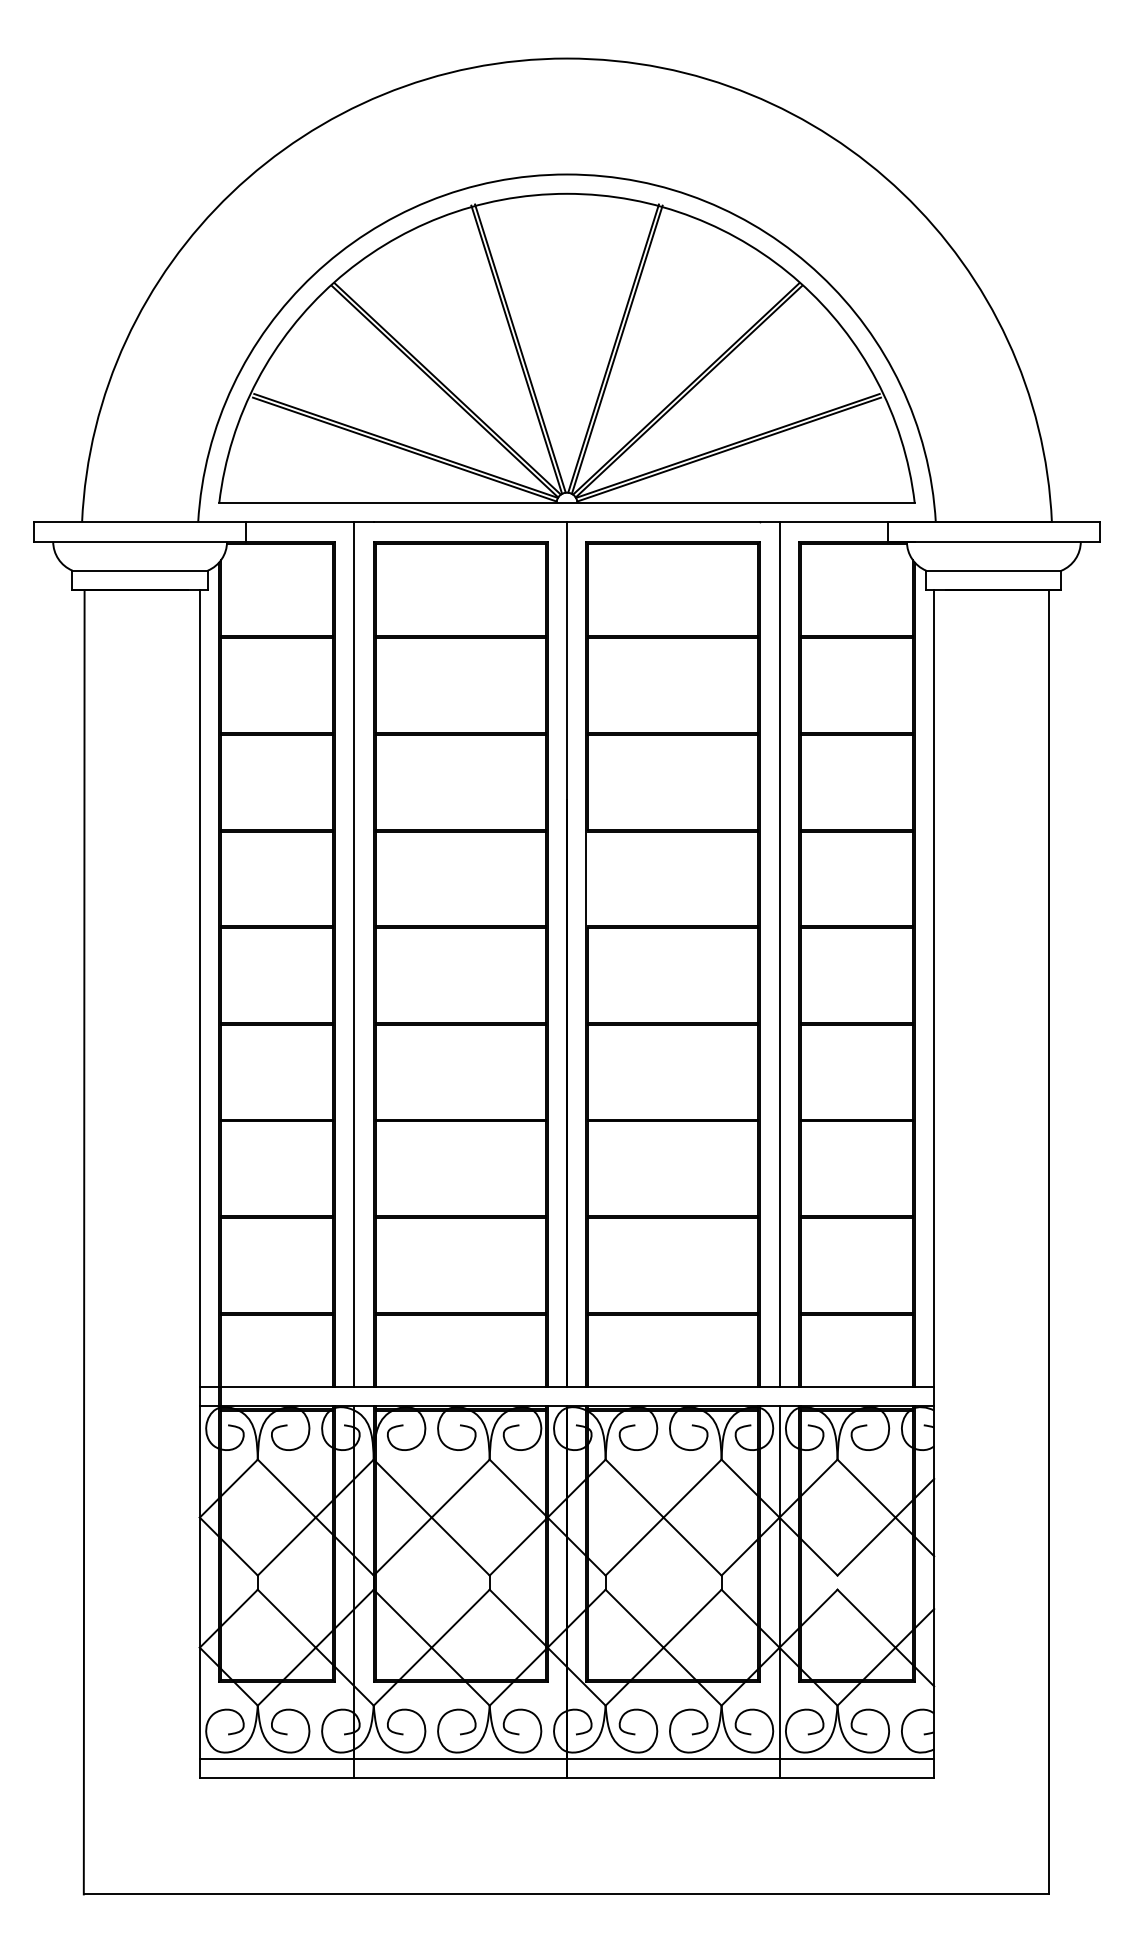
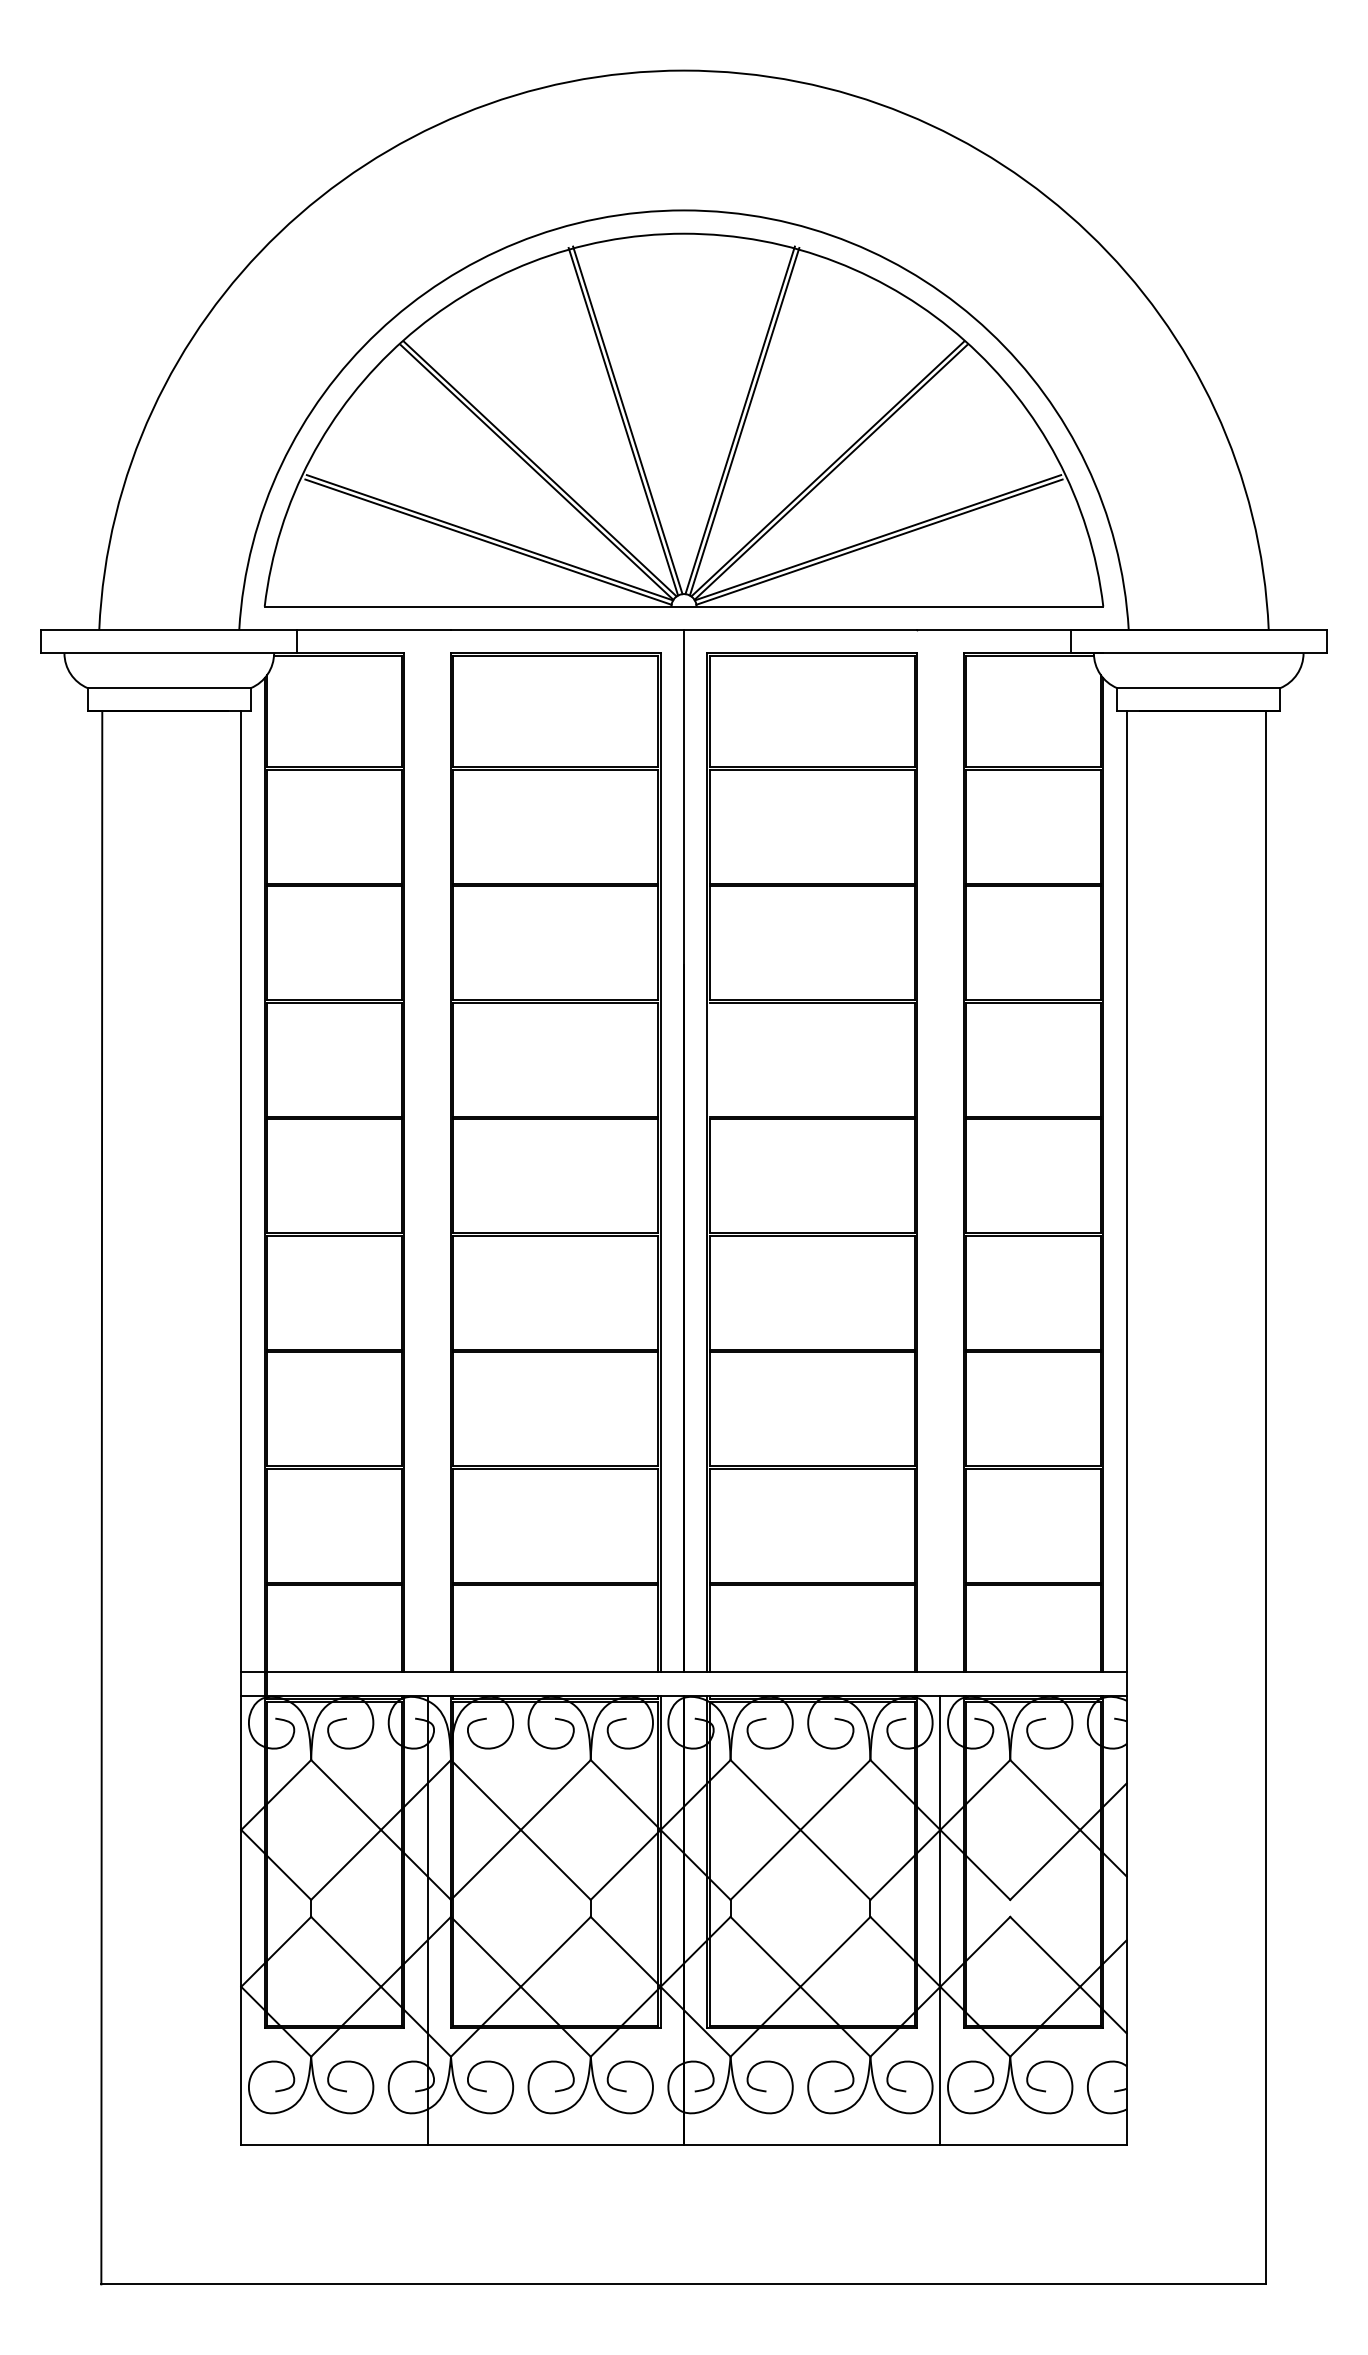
line: (354, 954) -> (427, 1150), removed
line: (779, 954) -> (940, 1150), removed
line: (566, 1759) -> (683, 2121), removed

